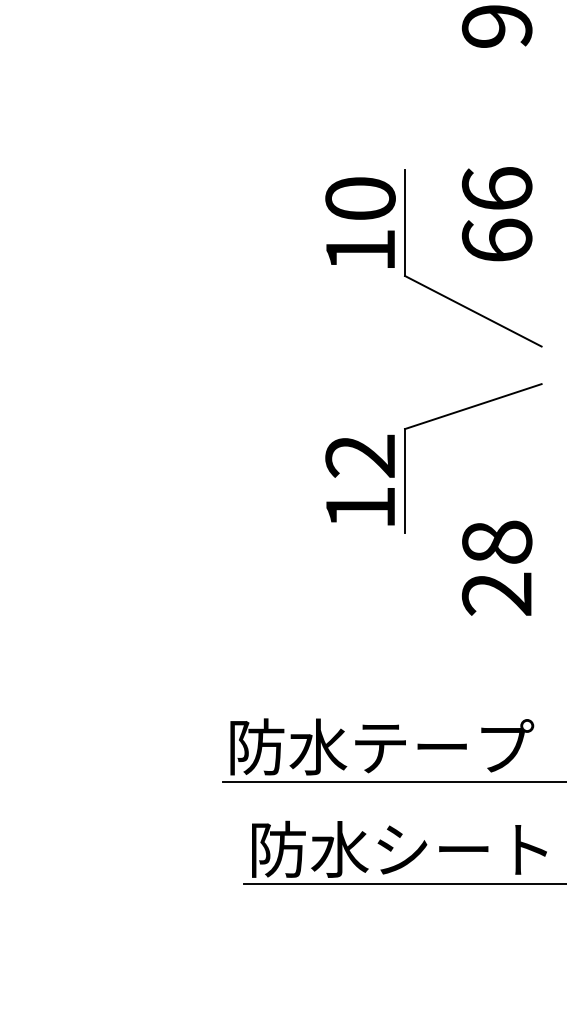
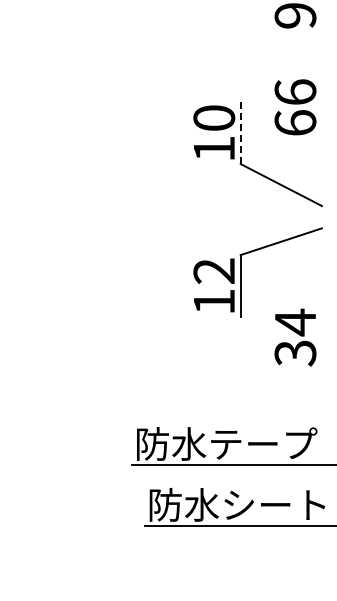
text: (497, 214) -> (295, 107), moved
line: (404, 222) -> (240, 132), solid -> dashed
text: (497, 567) -> (295, 337), 28 -> 34

